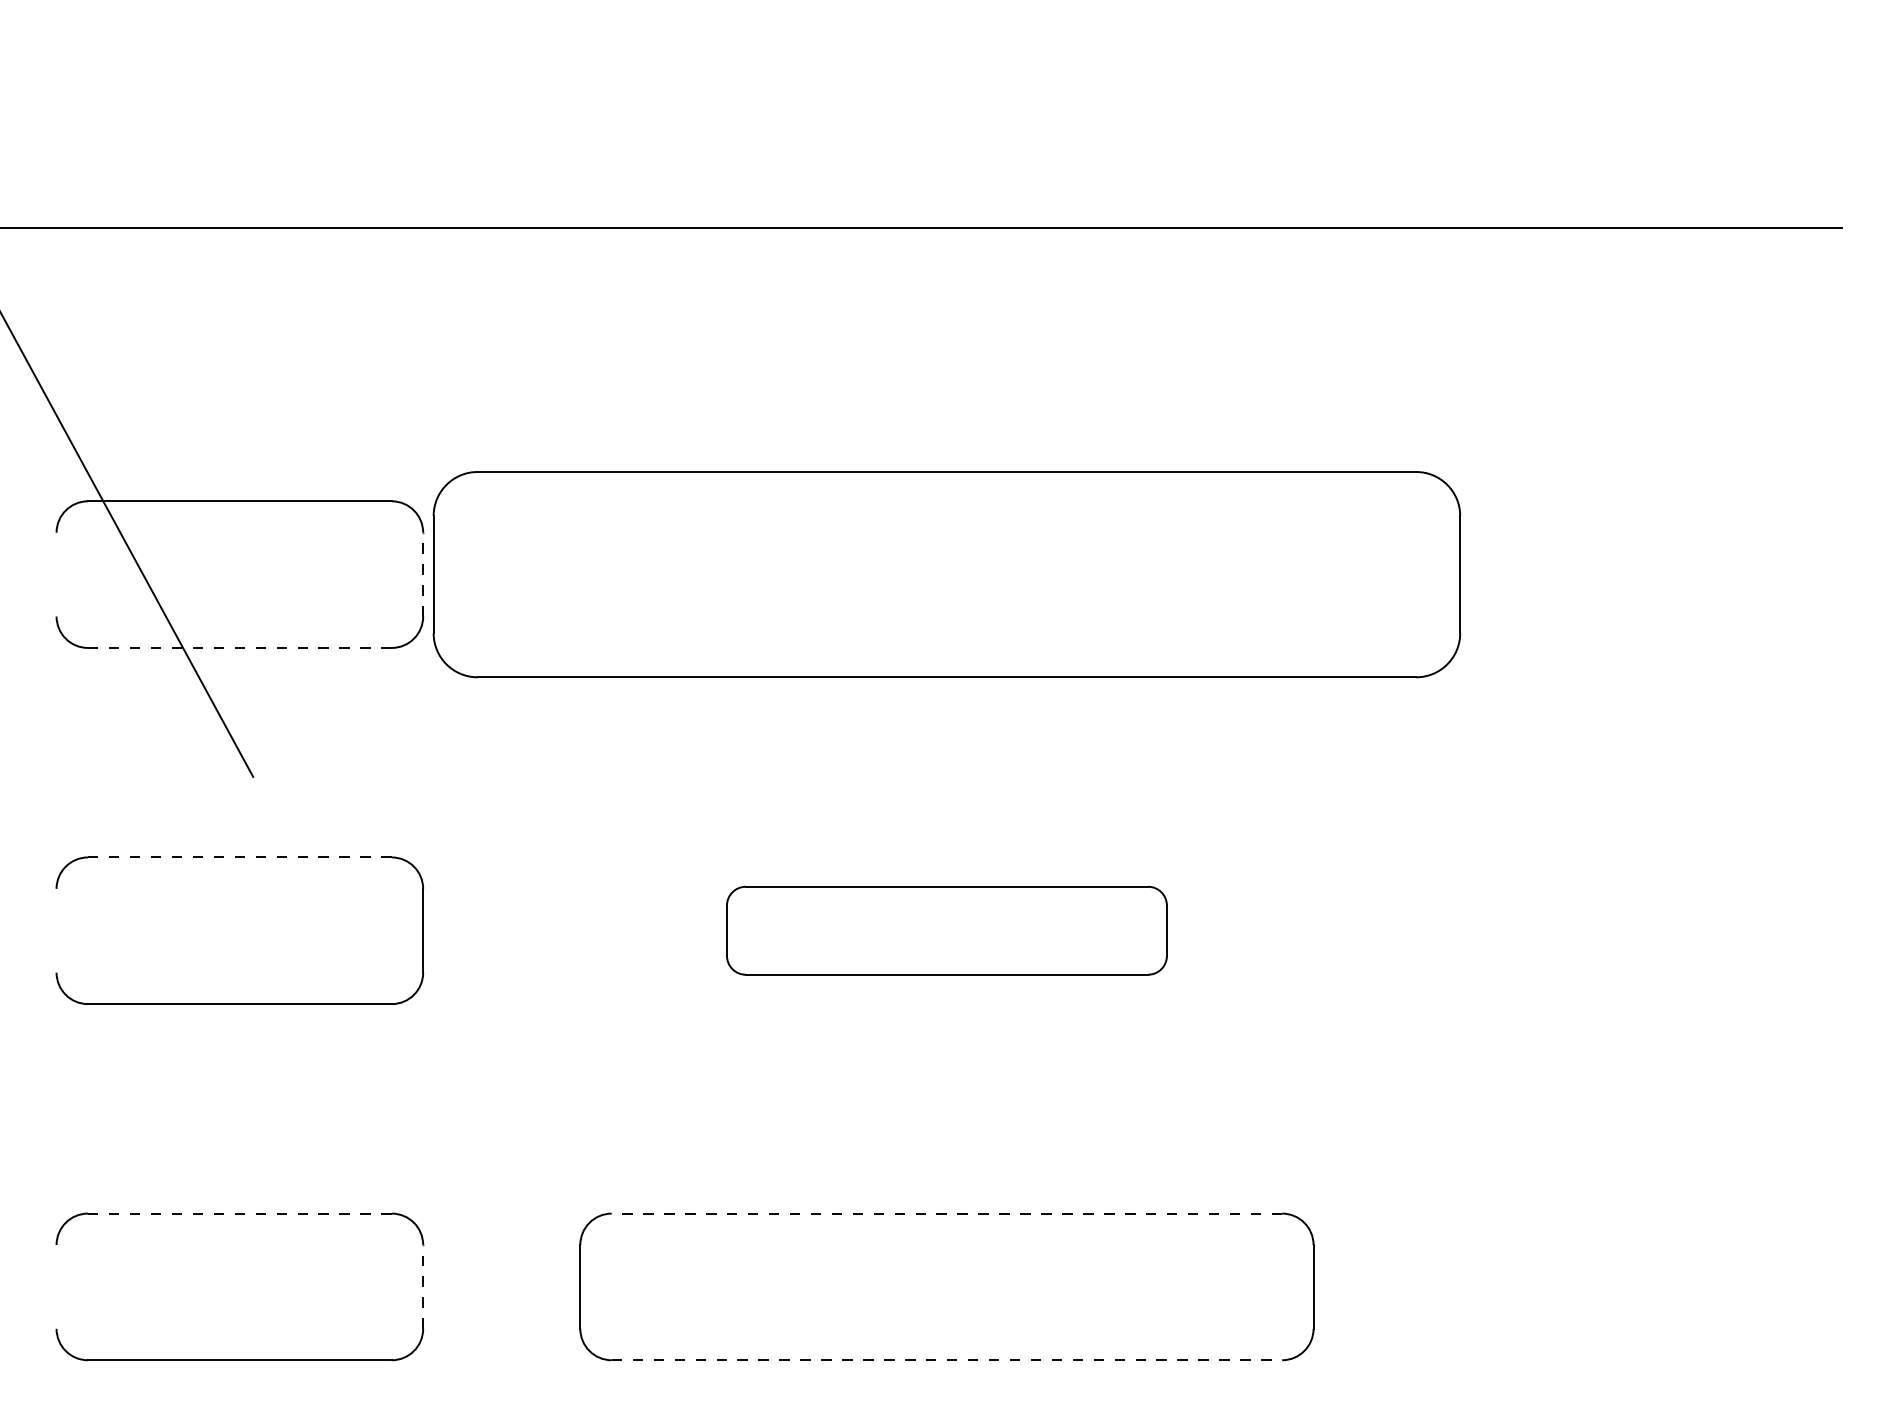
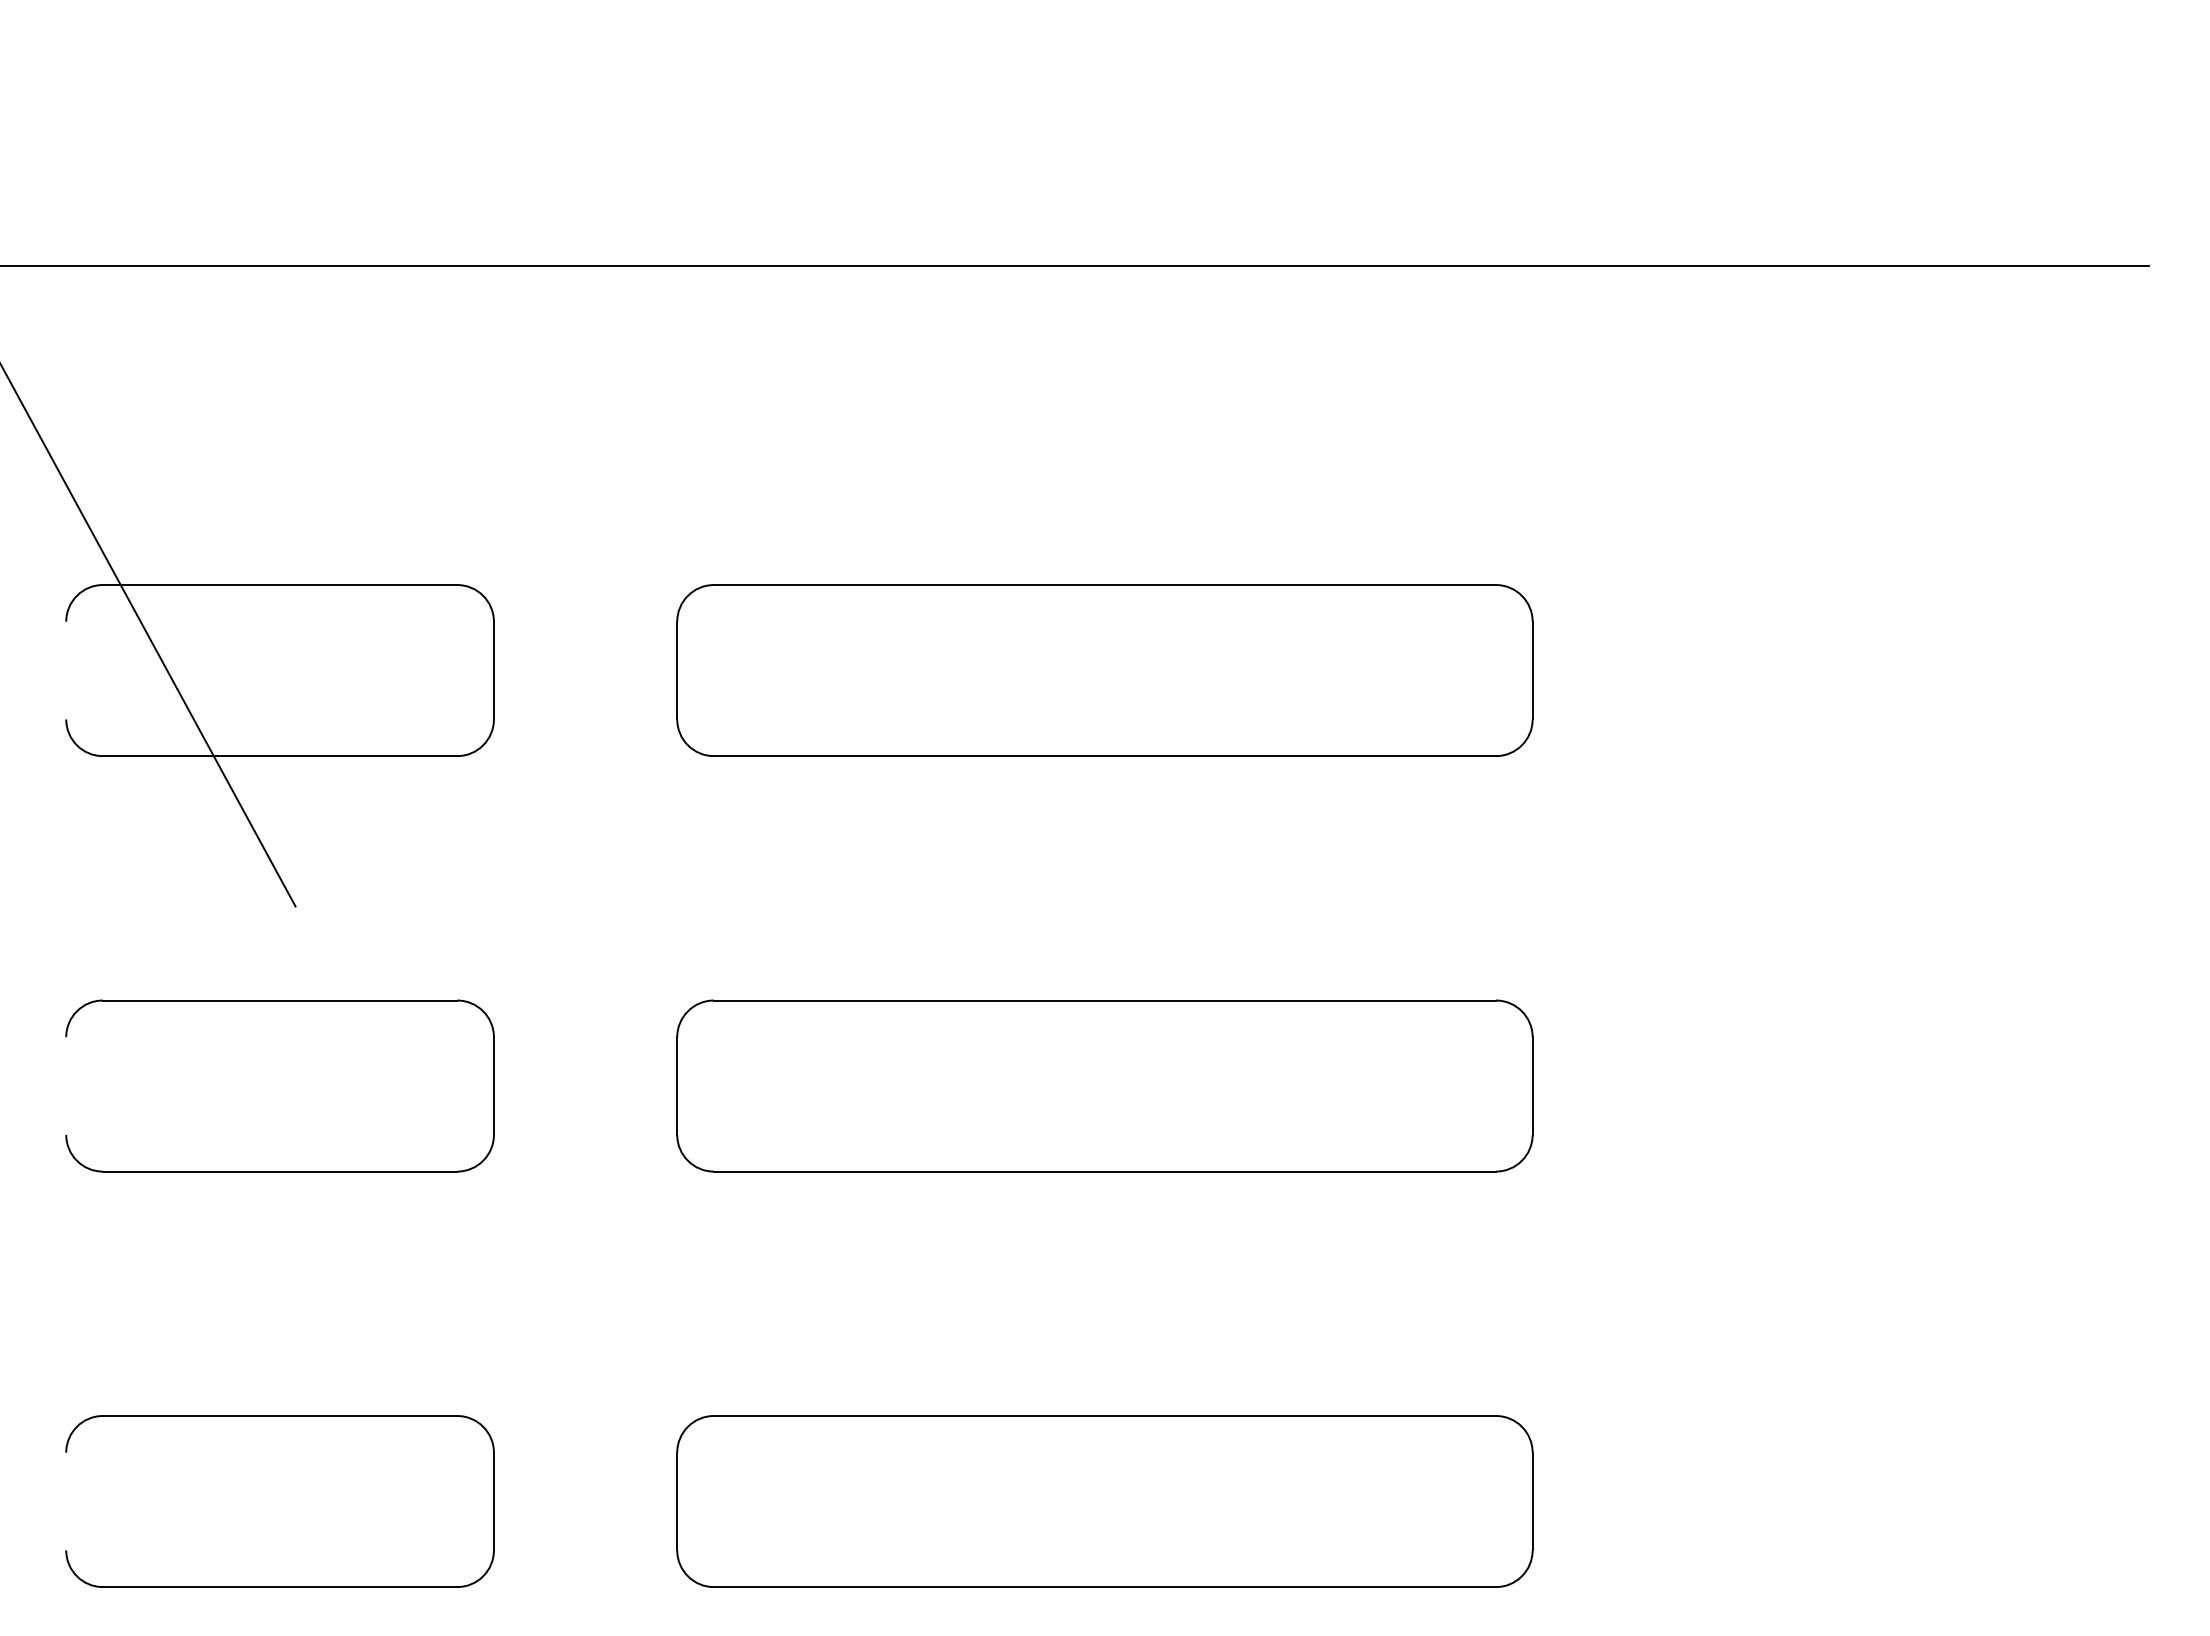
line: (422, 574) -> (493, 670), dashed -> solid
part: (946, 574) -> (1104, 670), size x0.71
line: (240, 648) -> (280, 756), dashed -> solid
line: (239, 857) -> (279, 1000), dashed -> solid
part: (946, 930) -> (1104, 1085), size x1.67
line: (239, 1214) -> (279, 1416), dashed -> solid
line: (946, 1214) -> (1104, 1416), dashed -> solid
line: (422, 1286) -> (493, 1501), dashed -> solid
line: (947, 1360) -> (1105, 1587), dashed -> solid

